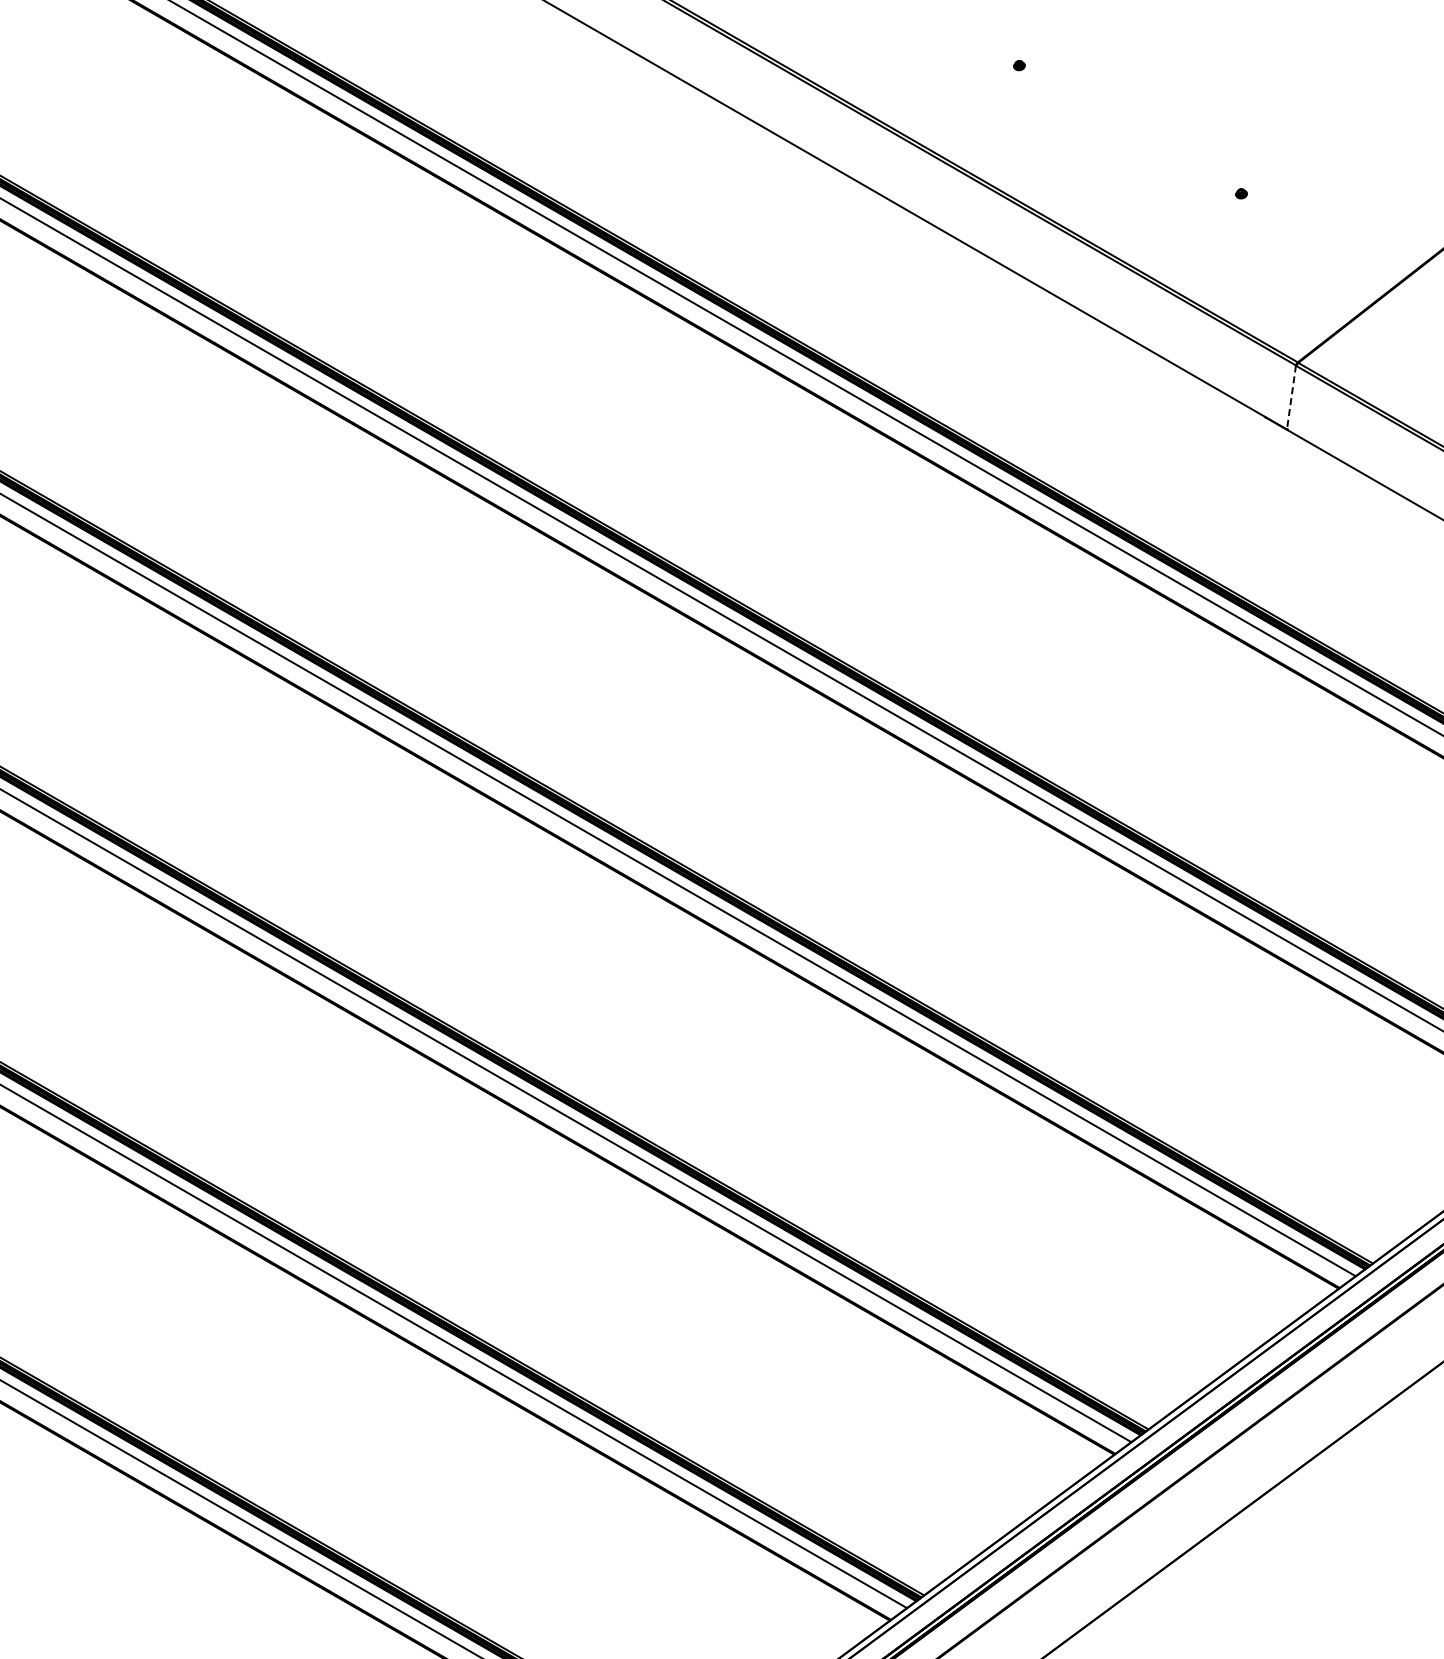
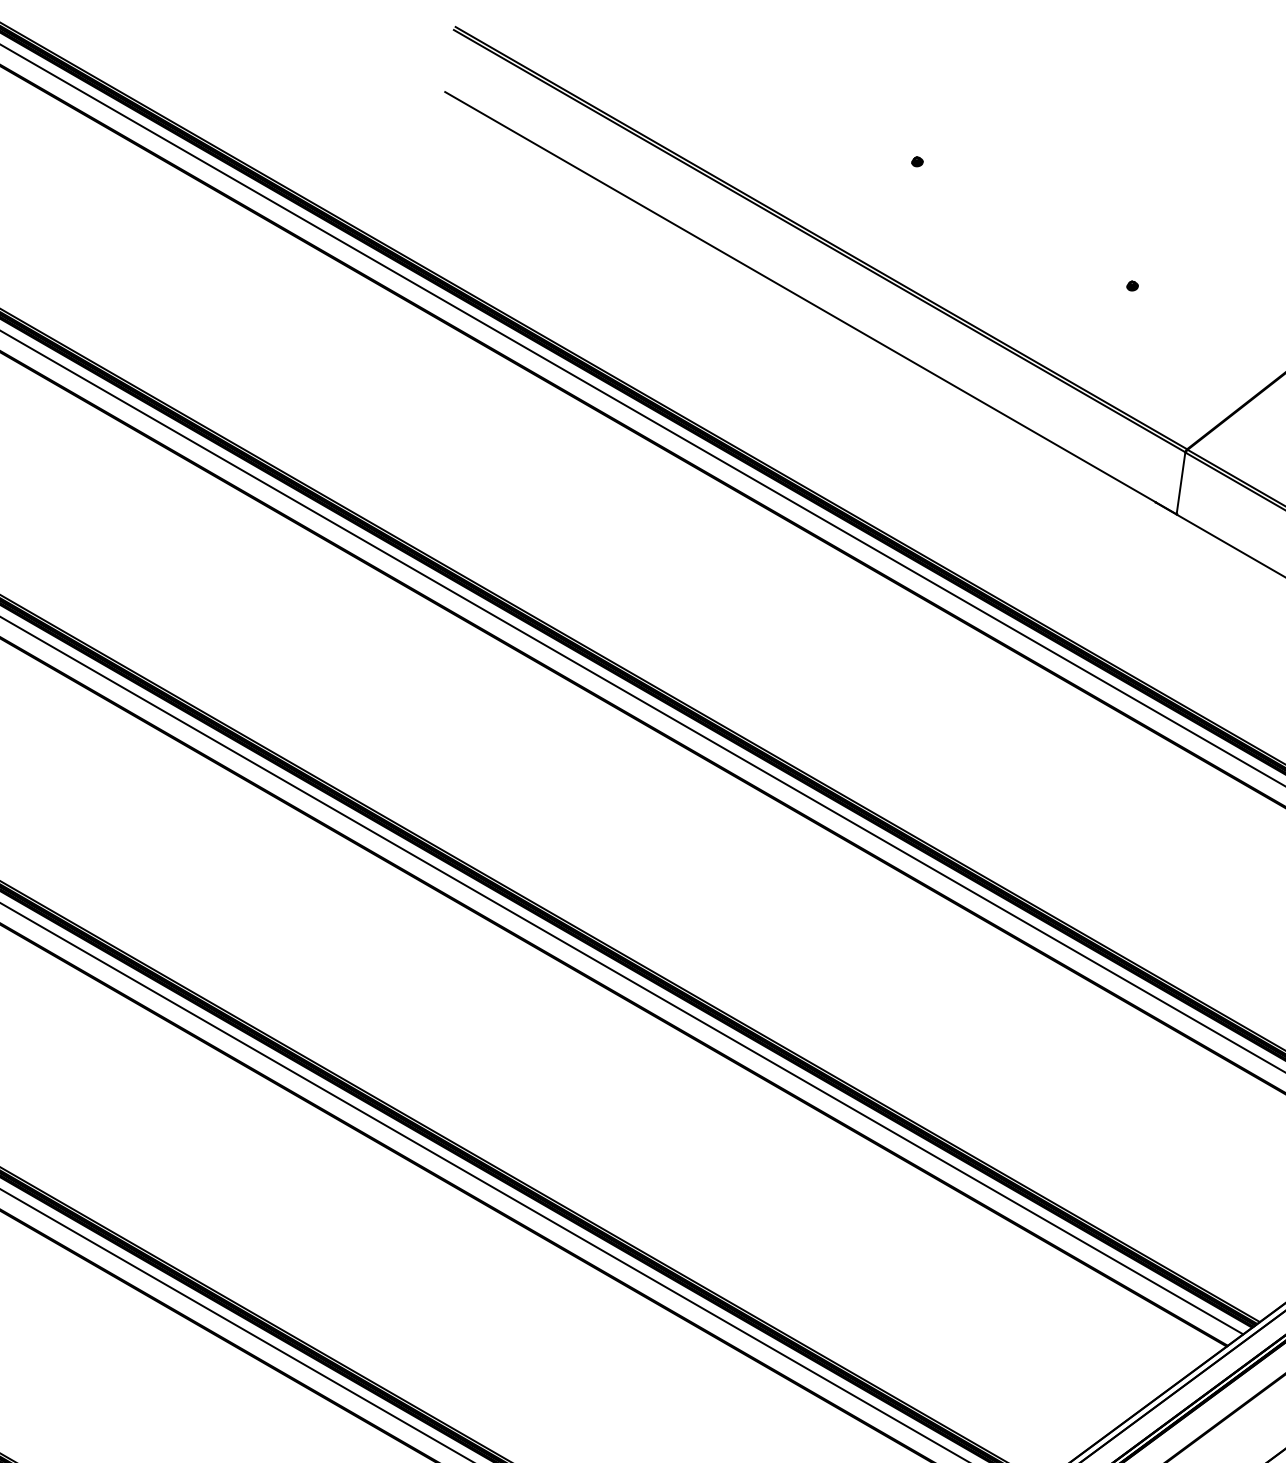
line: (1291, 397) -> (1181, 483), dashed -> solid

